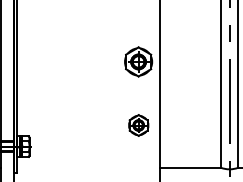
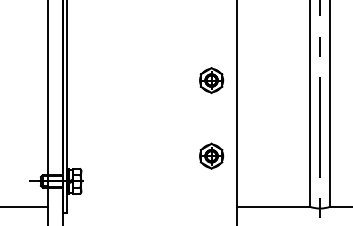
part: (138, 62) -> (211, 80), size x0.71

